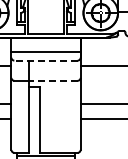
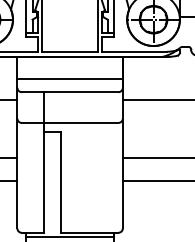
line: (46, 60) -> (70, 92), dashed -> solid
line: (52, 80) -> (79, 122), dashed -> solid

